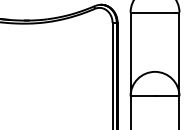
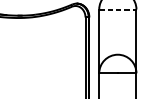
line: (153, 12) -> (116, 9), solid -> dashed

